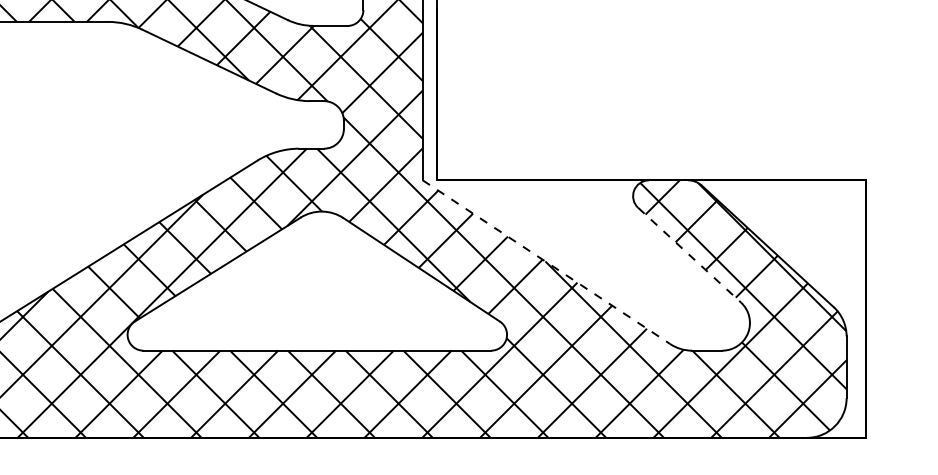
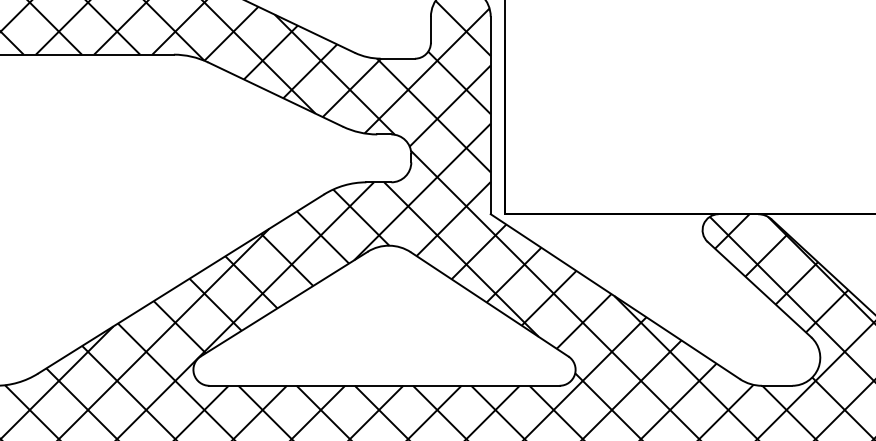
line: (689, 255) -> (759, 289), dashed -> solid
line: (546, 262) -> (615, 296), dashed -> solid

